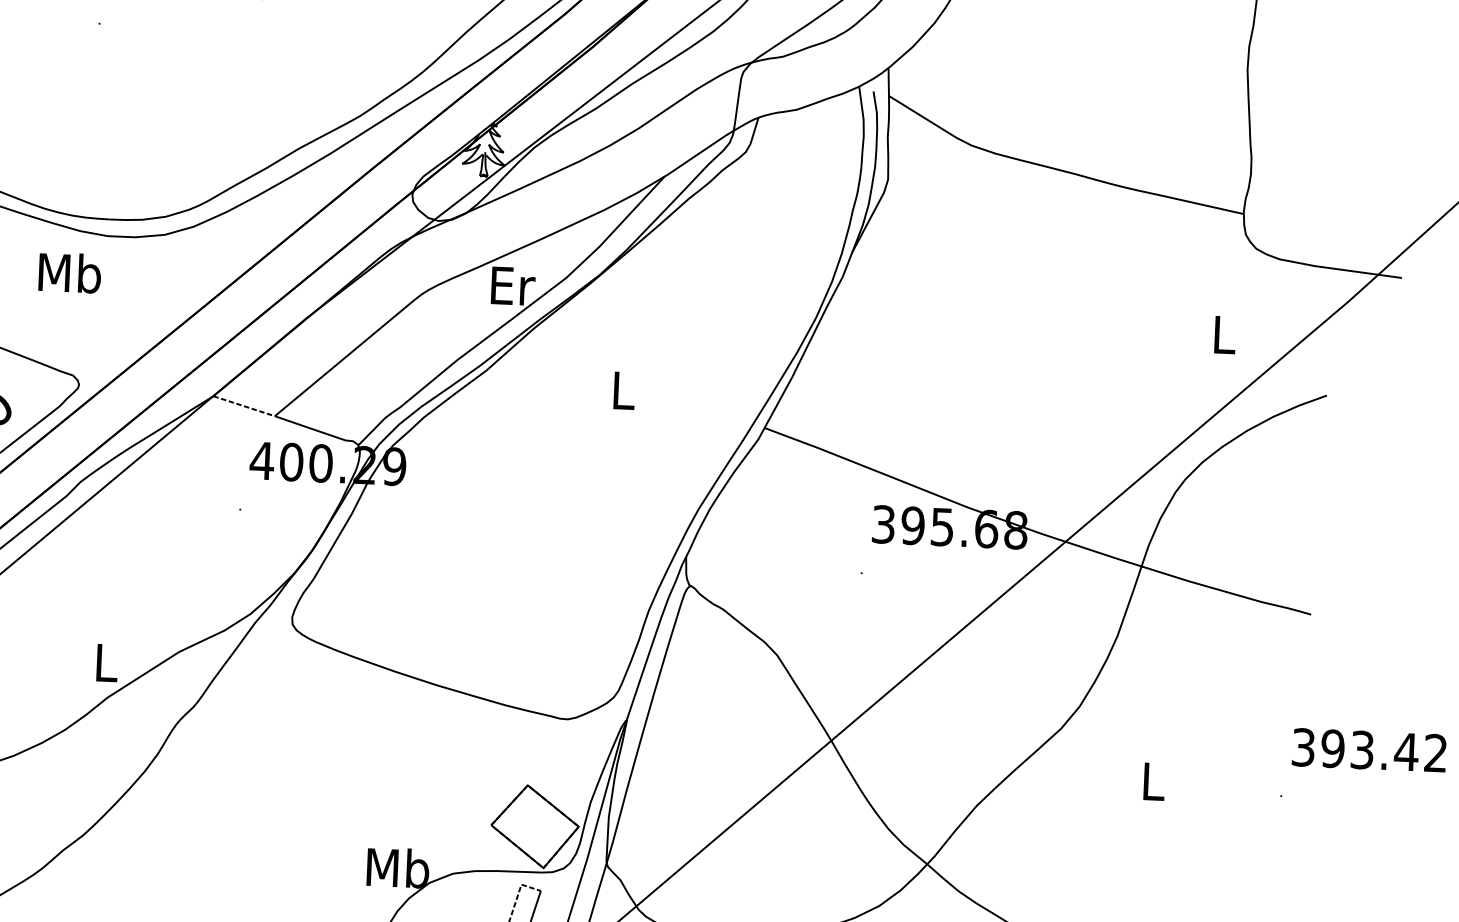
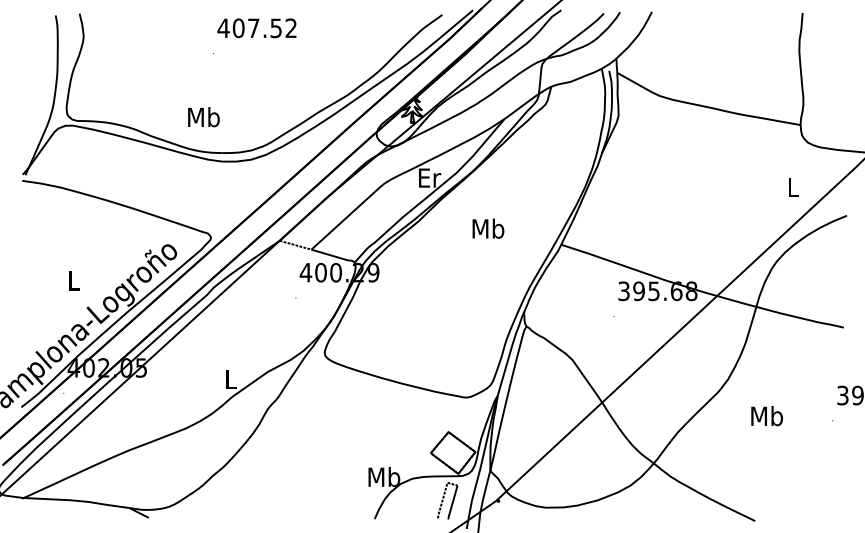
text: (69, 273) -> (203, 117), moved
text: (623, 389) -> (488, 228), L -> Mb
text: (1152, 782) -> (766, 416), L -> Mb

